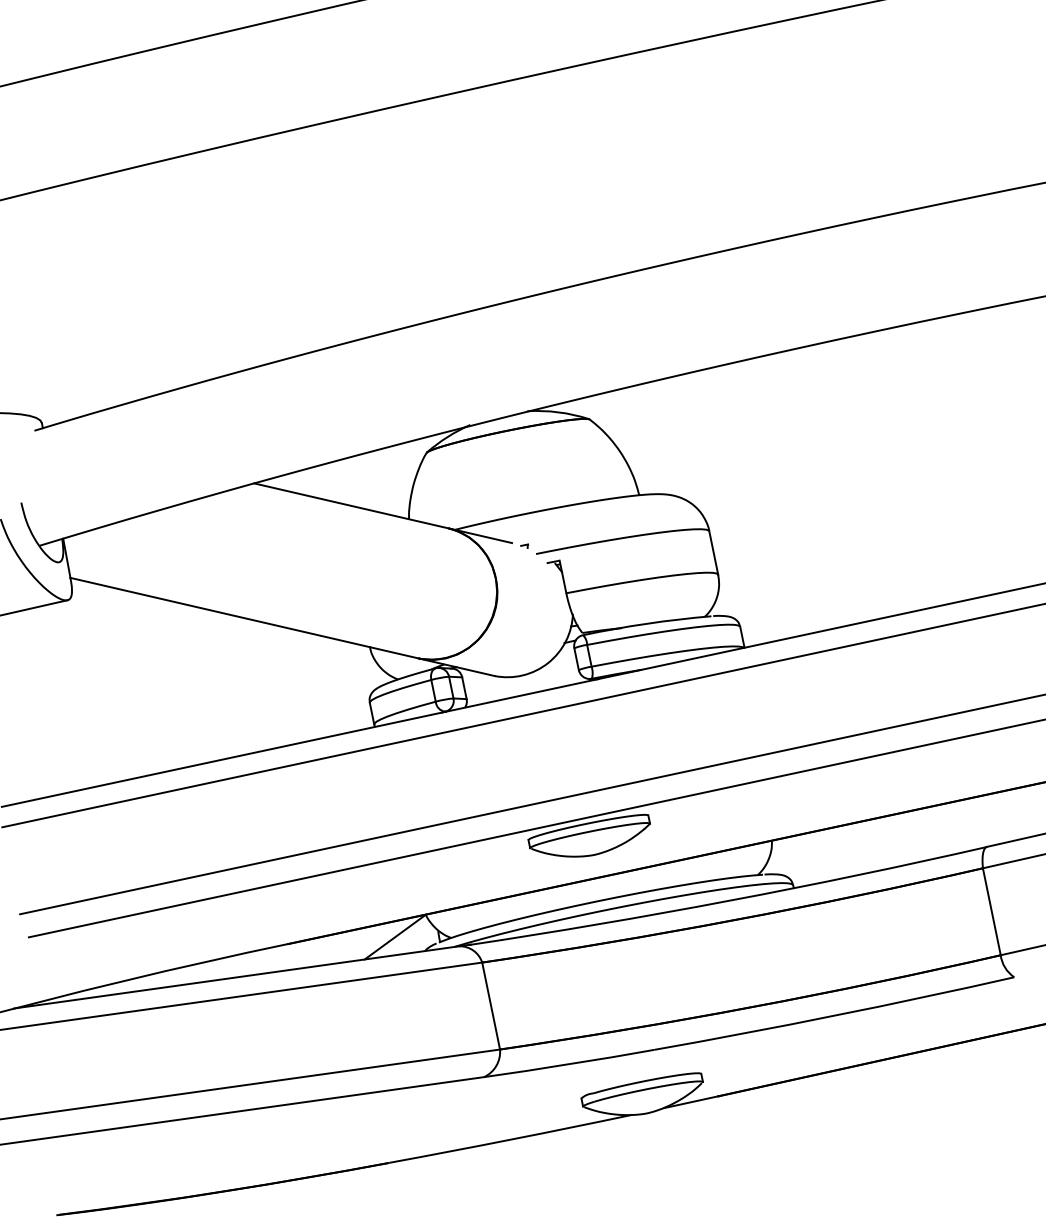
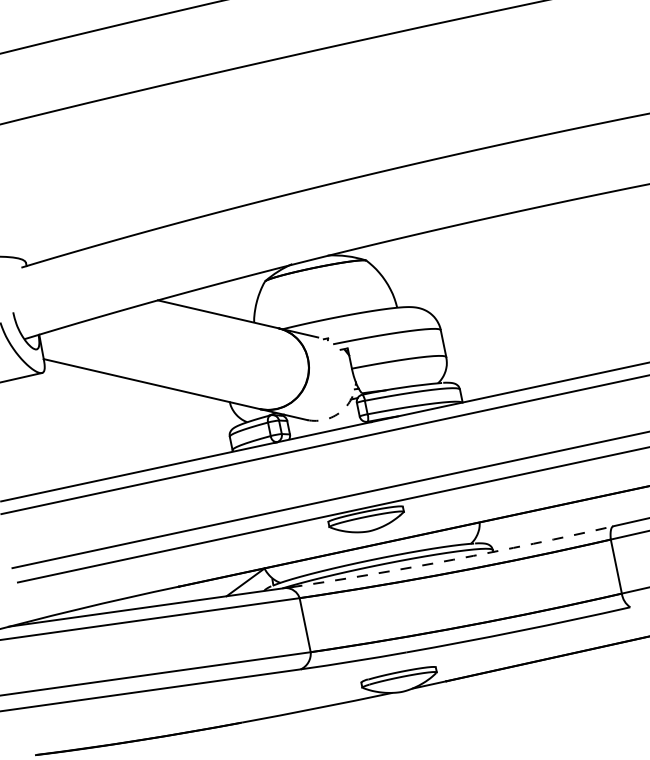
arc: (547, 663) -> (340, 412), solid -> dashed
arc: (729, 900) -> (453, 559), solid -> dashed

